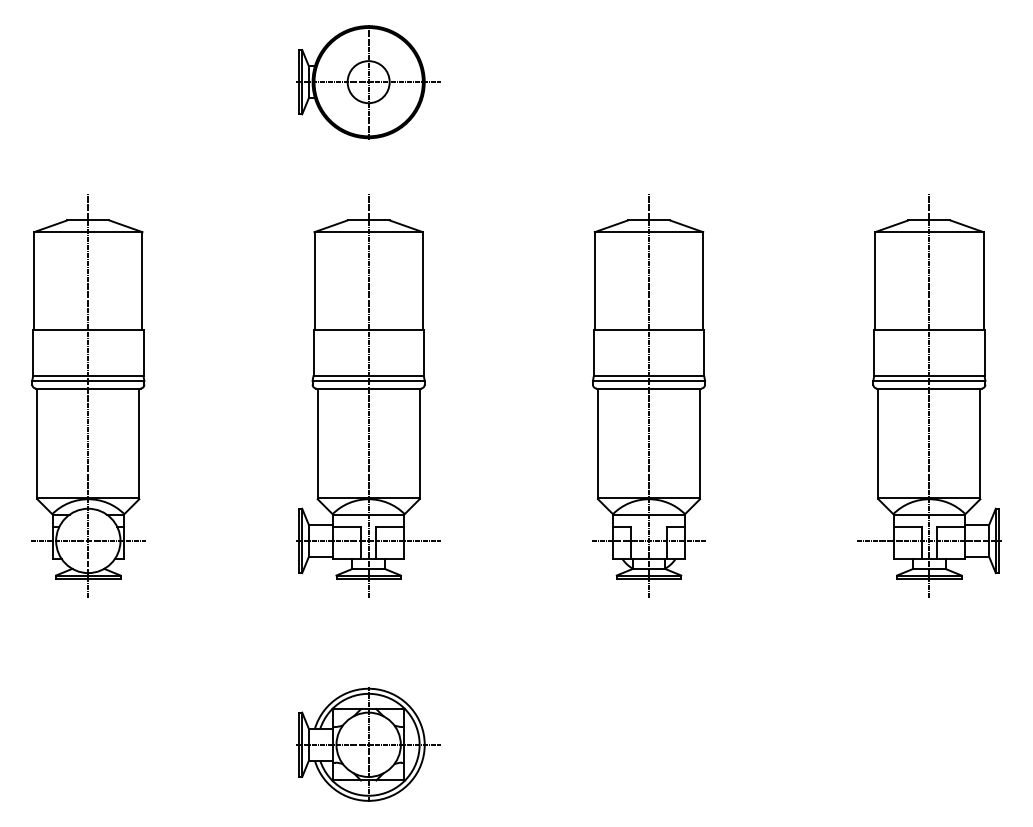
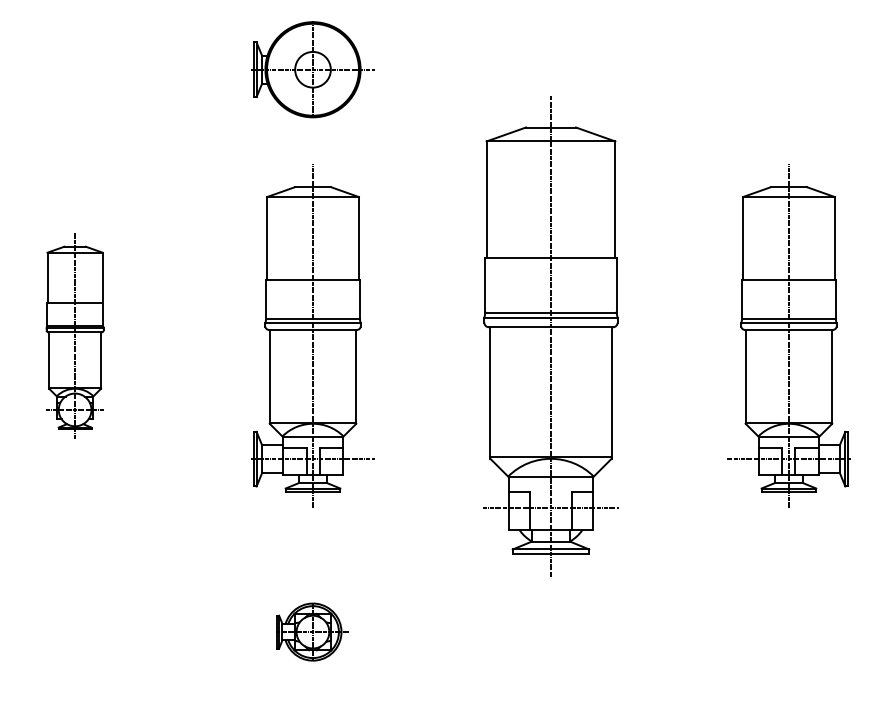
part: (88, 395) -> (75, 335), size x0.6
part: (648, 395) -> (550, 335), size x1.4
part: (368, 744) -> (312, 631), size x0.6

